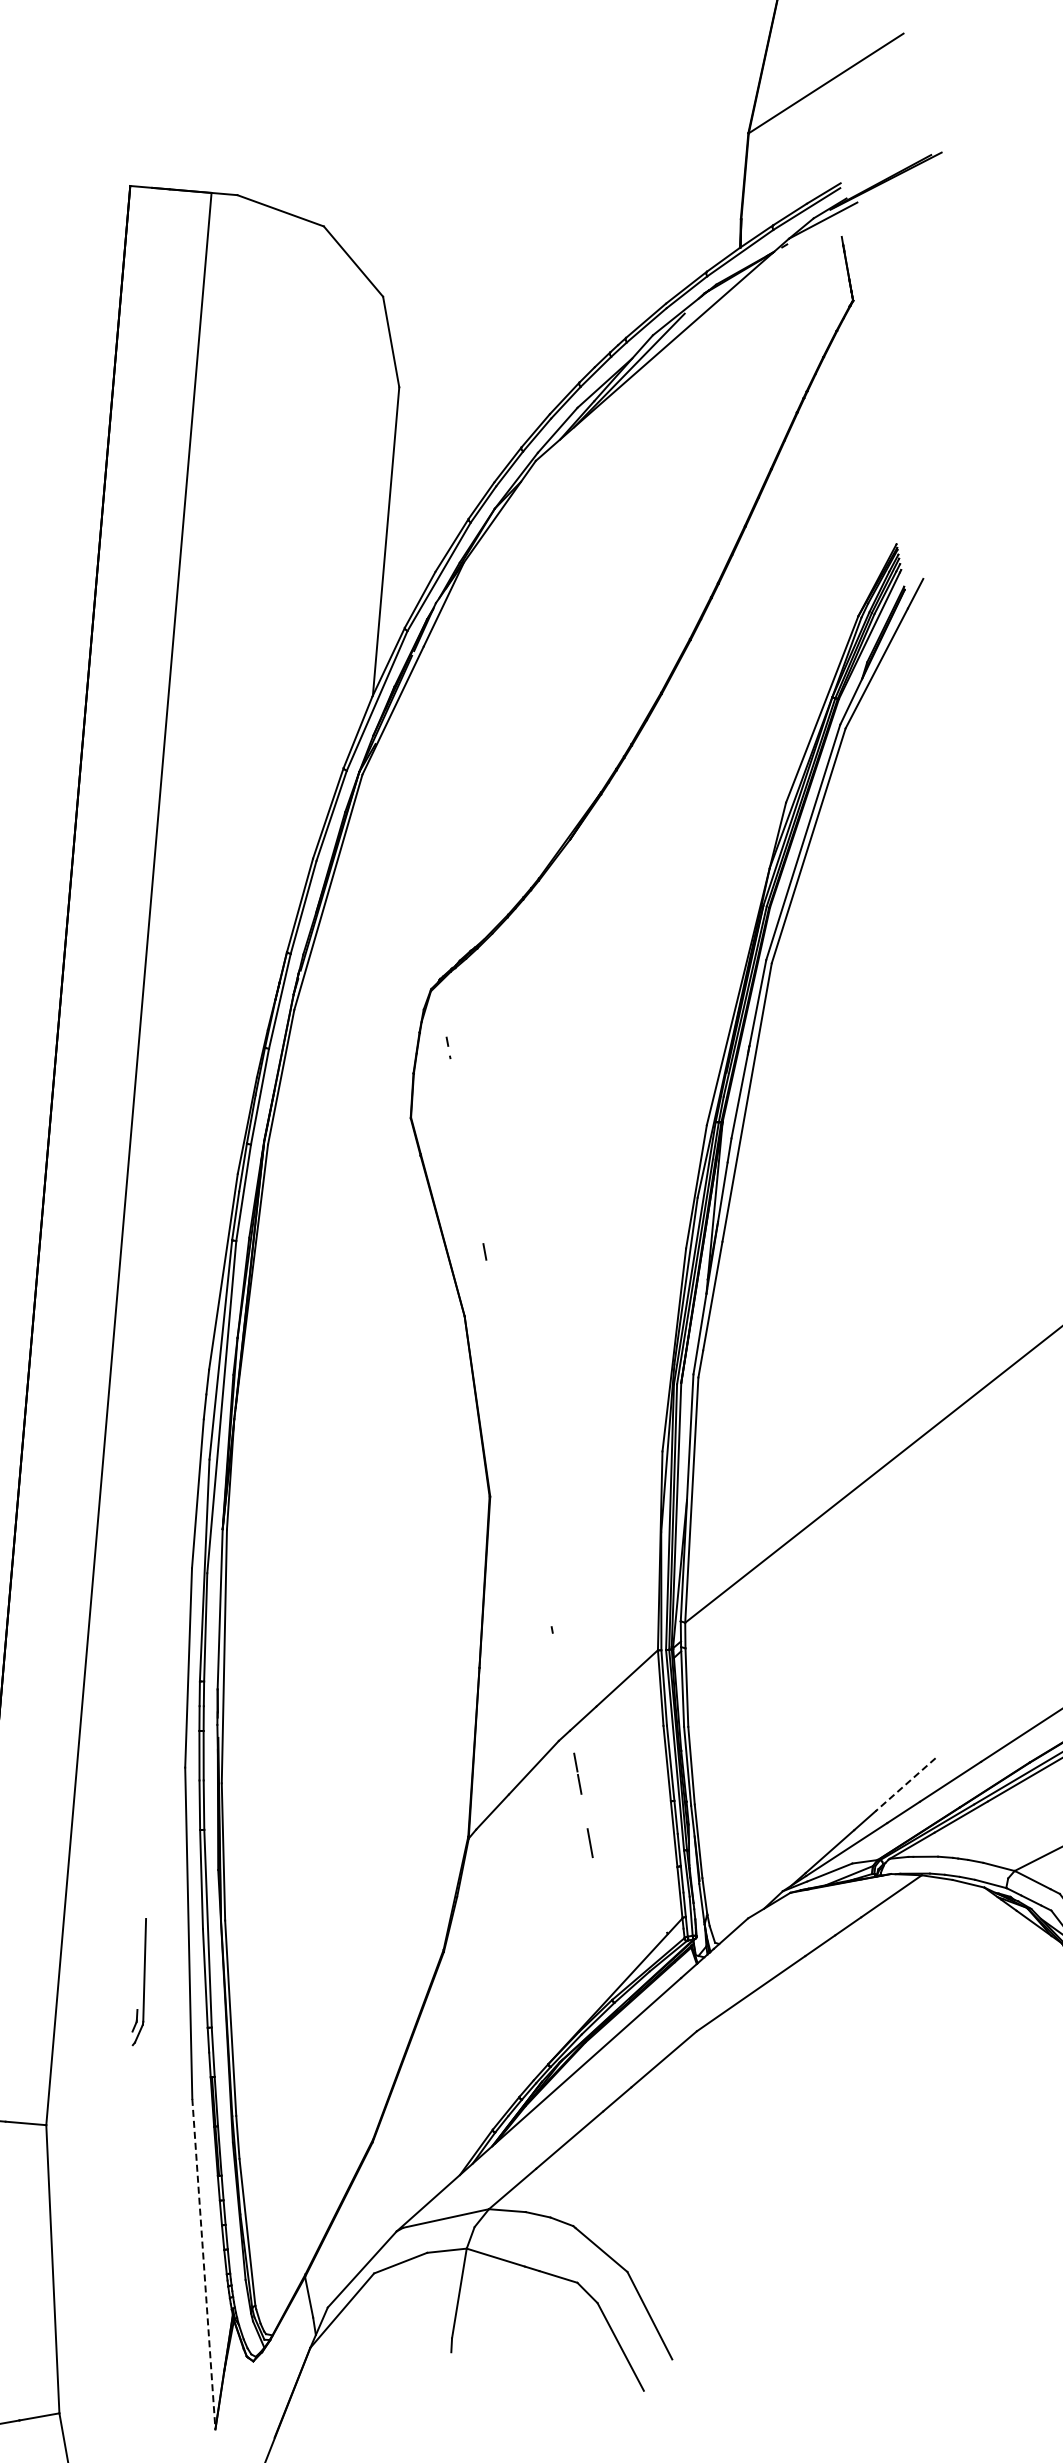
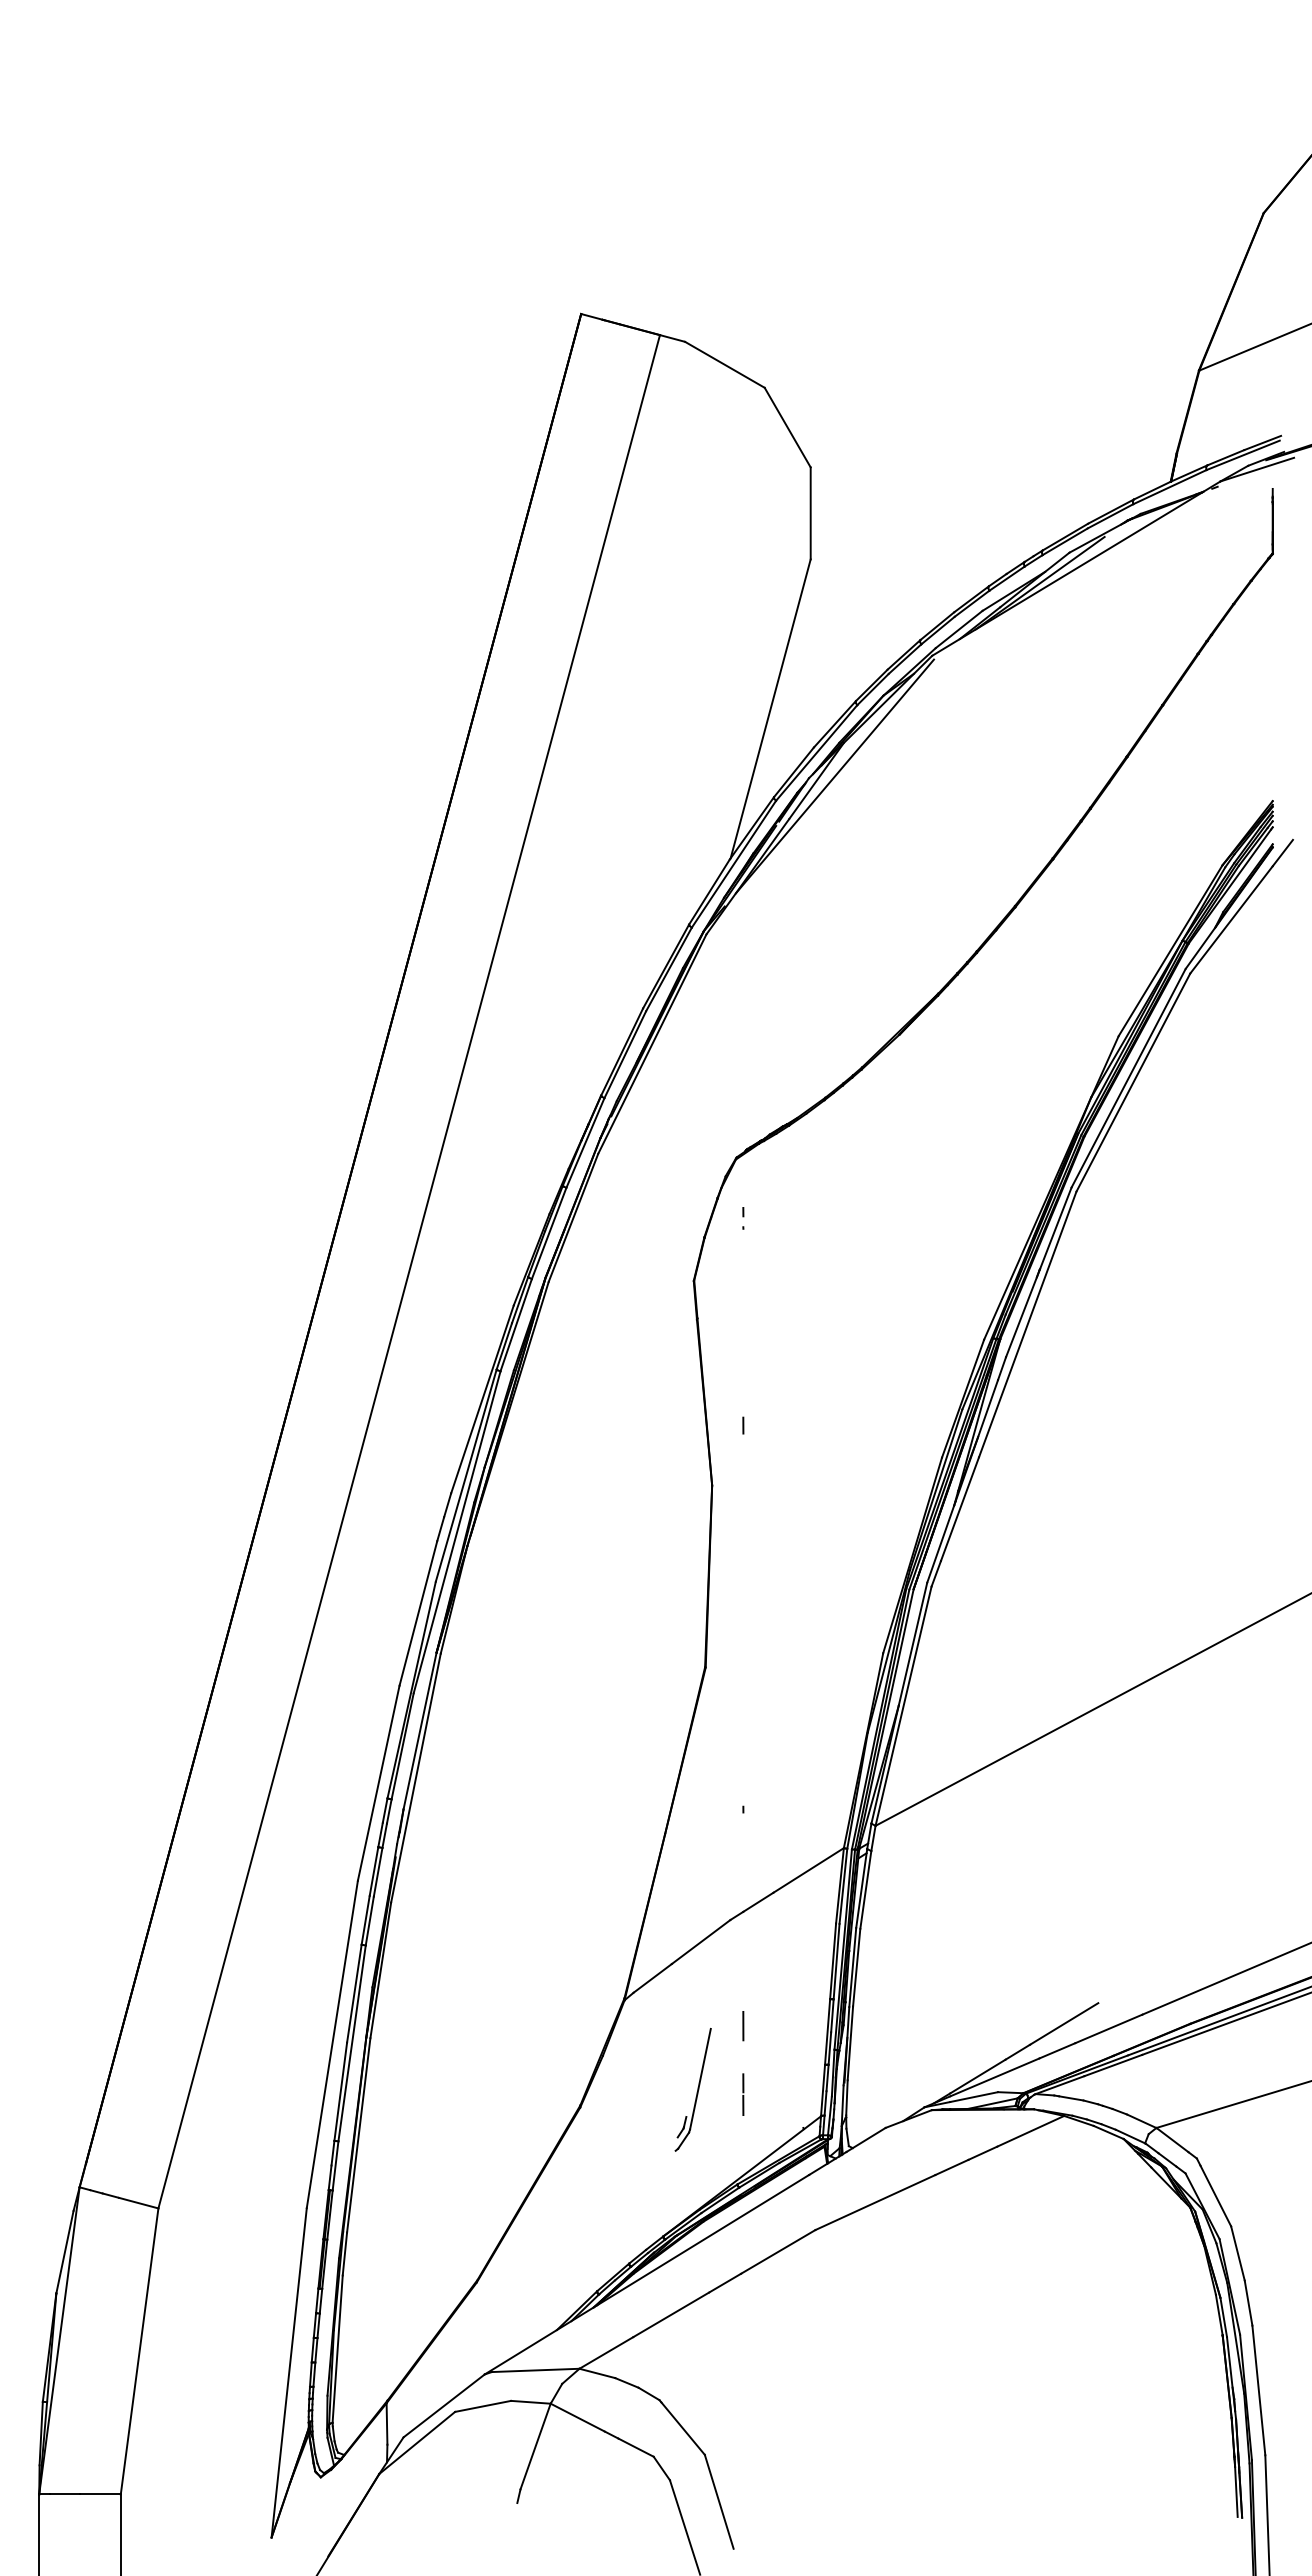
line: (460, 596) -> (834, 776), added
line: (577, 1772) -> (743, 2093), moved
line: (905, 1784) -> (1064, 2023), dashed -> solid
part: (138, 1981) -> (692, 2089), moved
line: (204, 2263) -> (289, 2372), dashed -> solid

